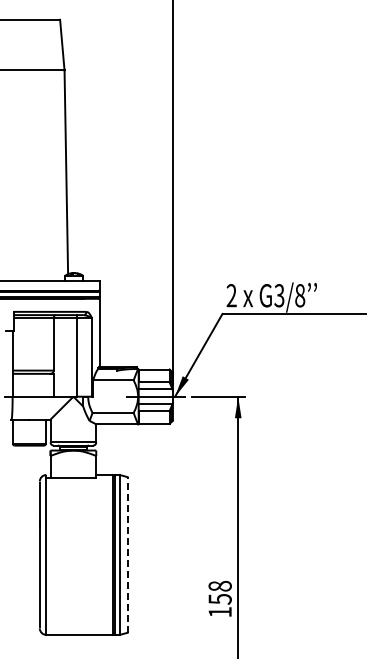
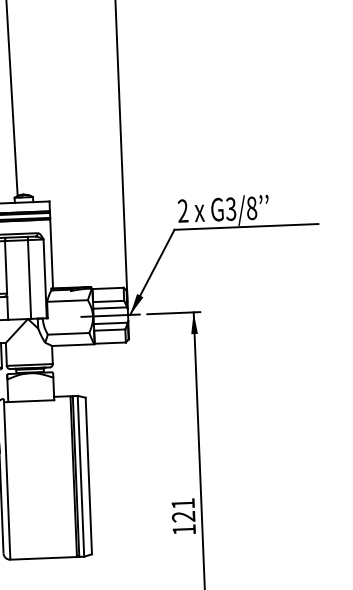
line: (127, 554) -> (88, 475), dashed -> solid
text: (219, 592) -> (182, 510), 158 -> 121

